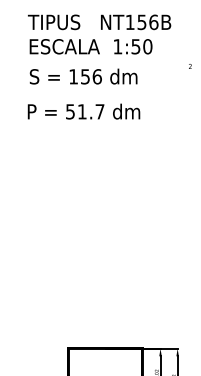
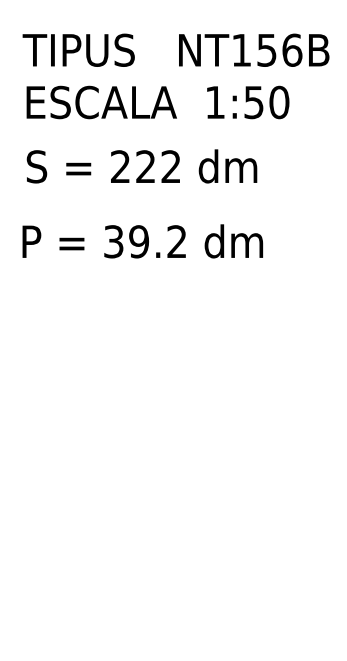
text: (85, 76) -> (145, 166), 156 -> 222
text: (85, 111) -> (145, 241), 51.7 -> 39.2

